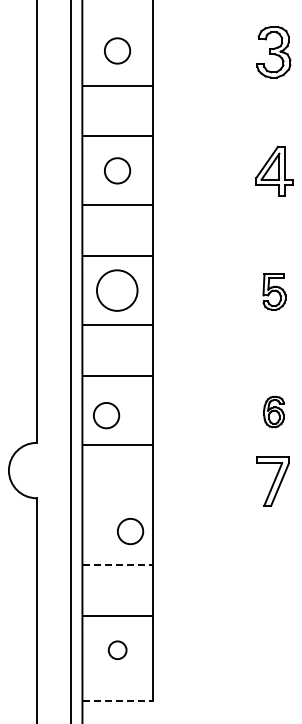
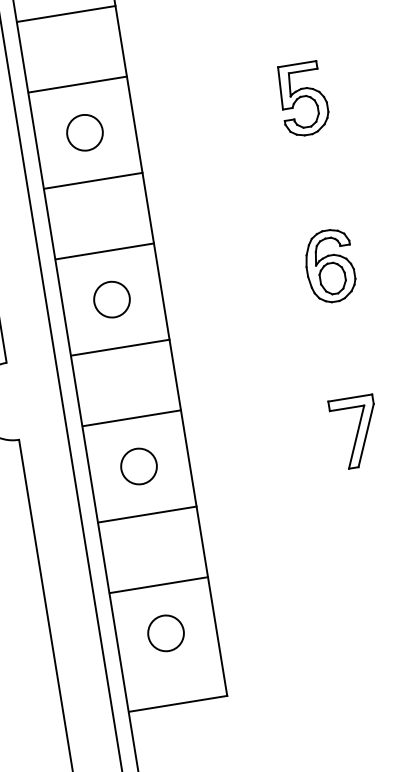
circle: (117, 290) -> (84, 132), size x0.62
part: (274, 291) -> (303, 98), size x1.43
part: (273, 411) -> (329, 265), size x1.67
circle: (106, 415) -> (111, 299), moved
part: (272, 481) -> (354, 432), moved
line: (117, 495) -> (131, 417), added
circle: (130, 531) -> (138, 466), moved
line: (118, 565) -> (148, 514), dashed -> solid
circle: (117, 649) -> (165, 632), size x1.43
line: (118, 701) -> (178, 704), dashed -> solid

